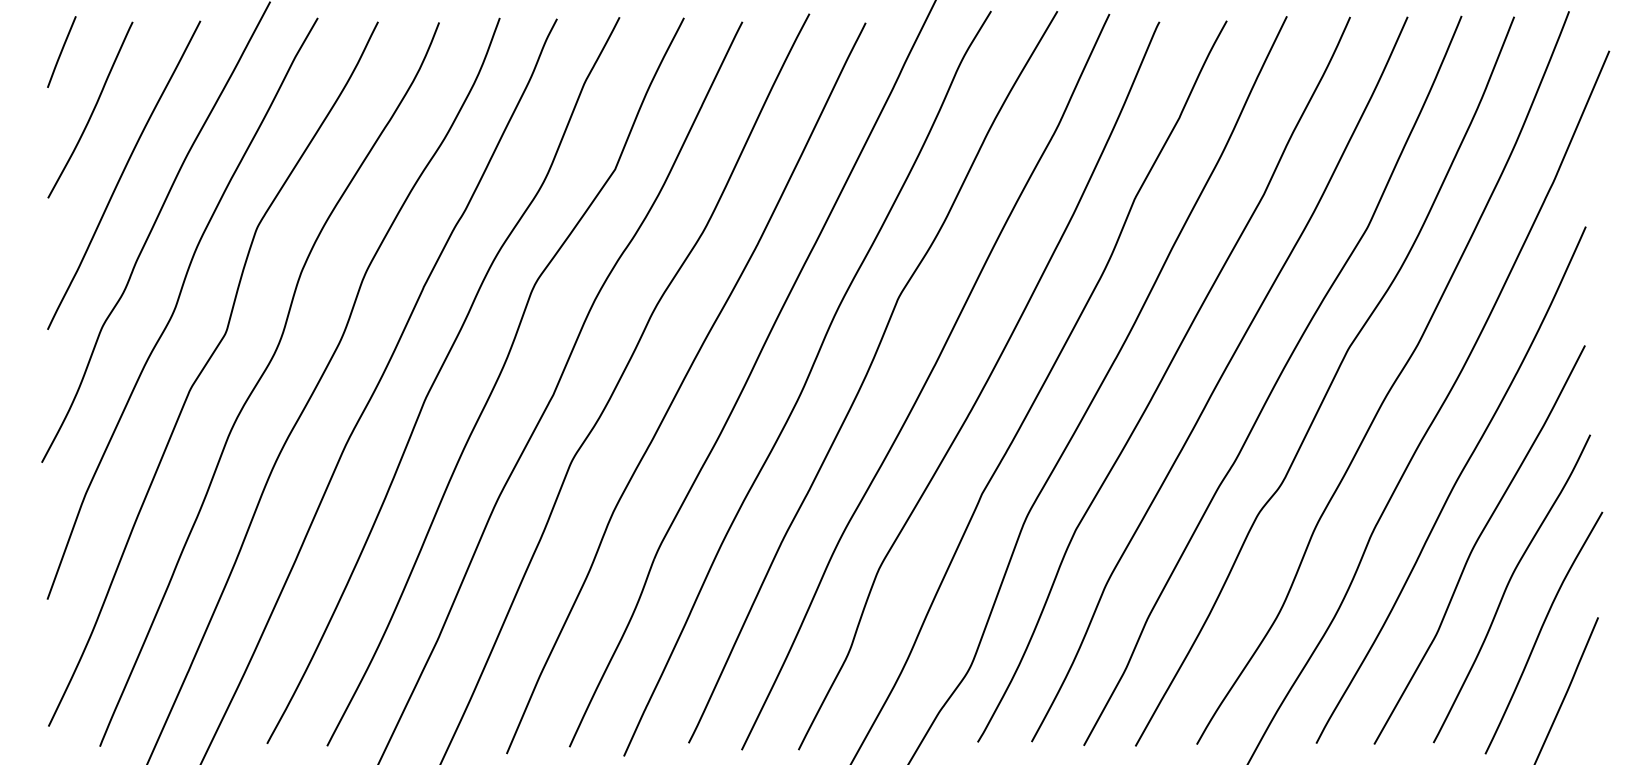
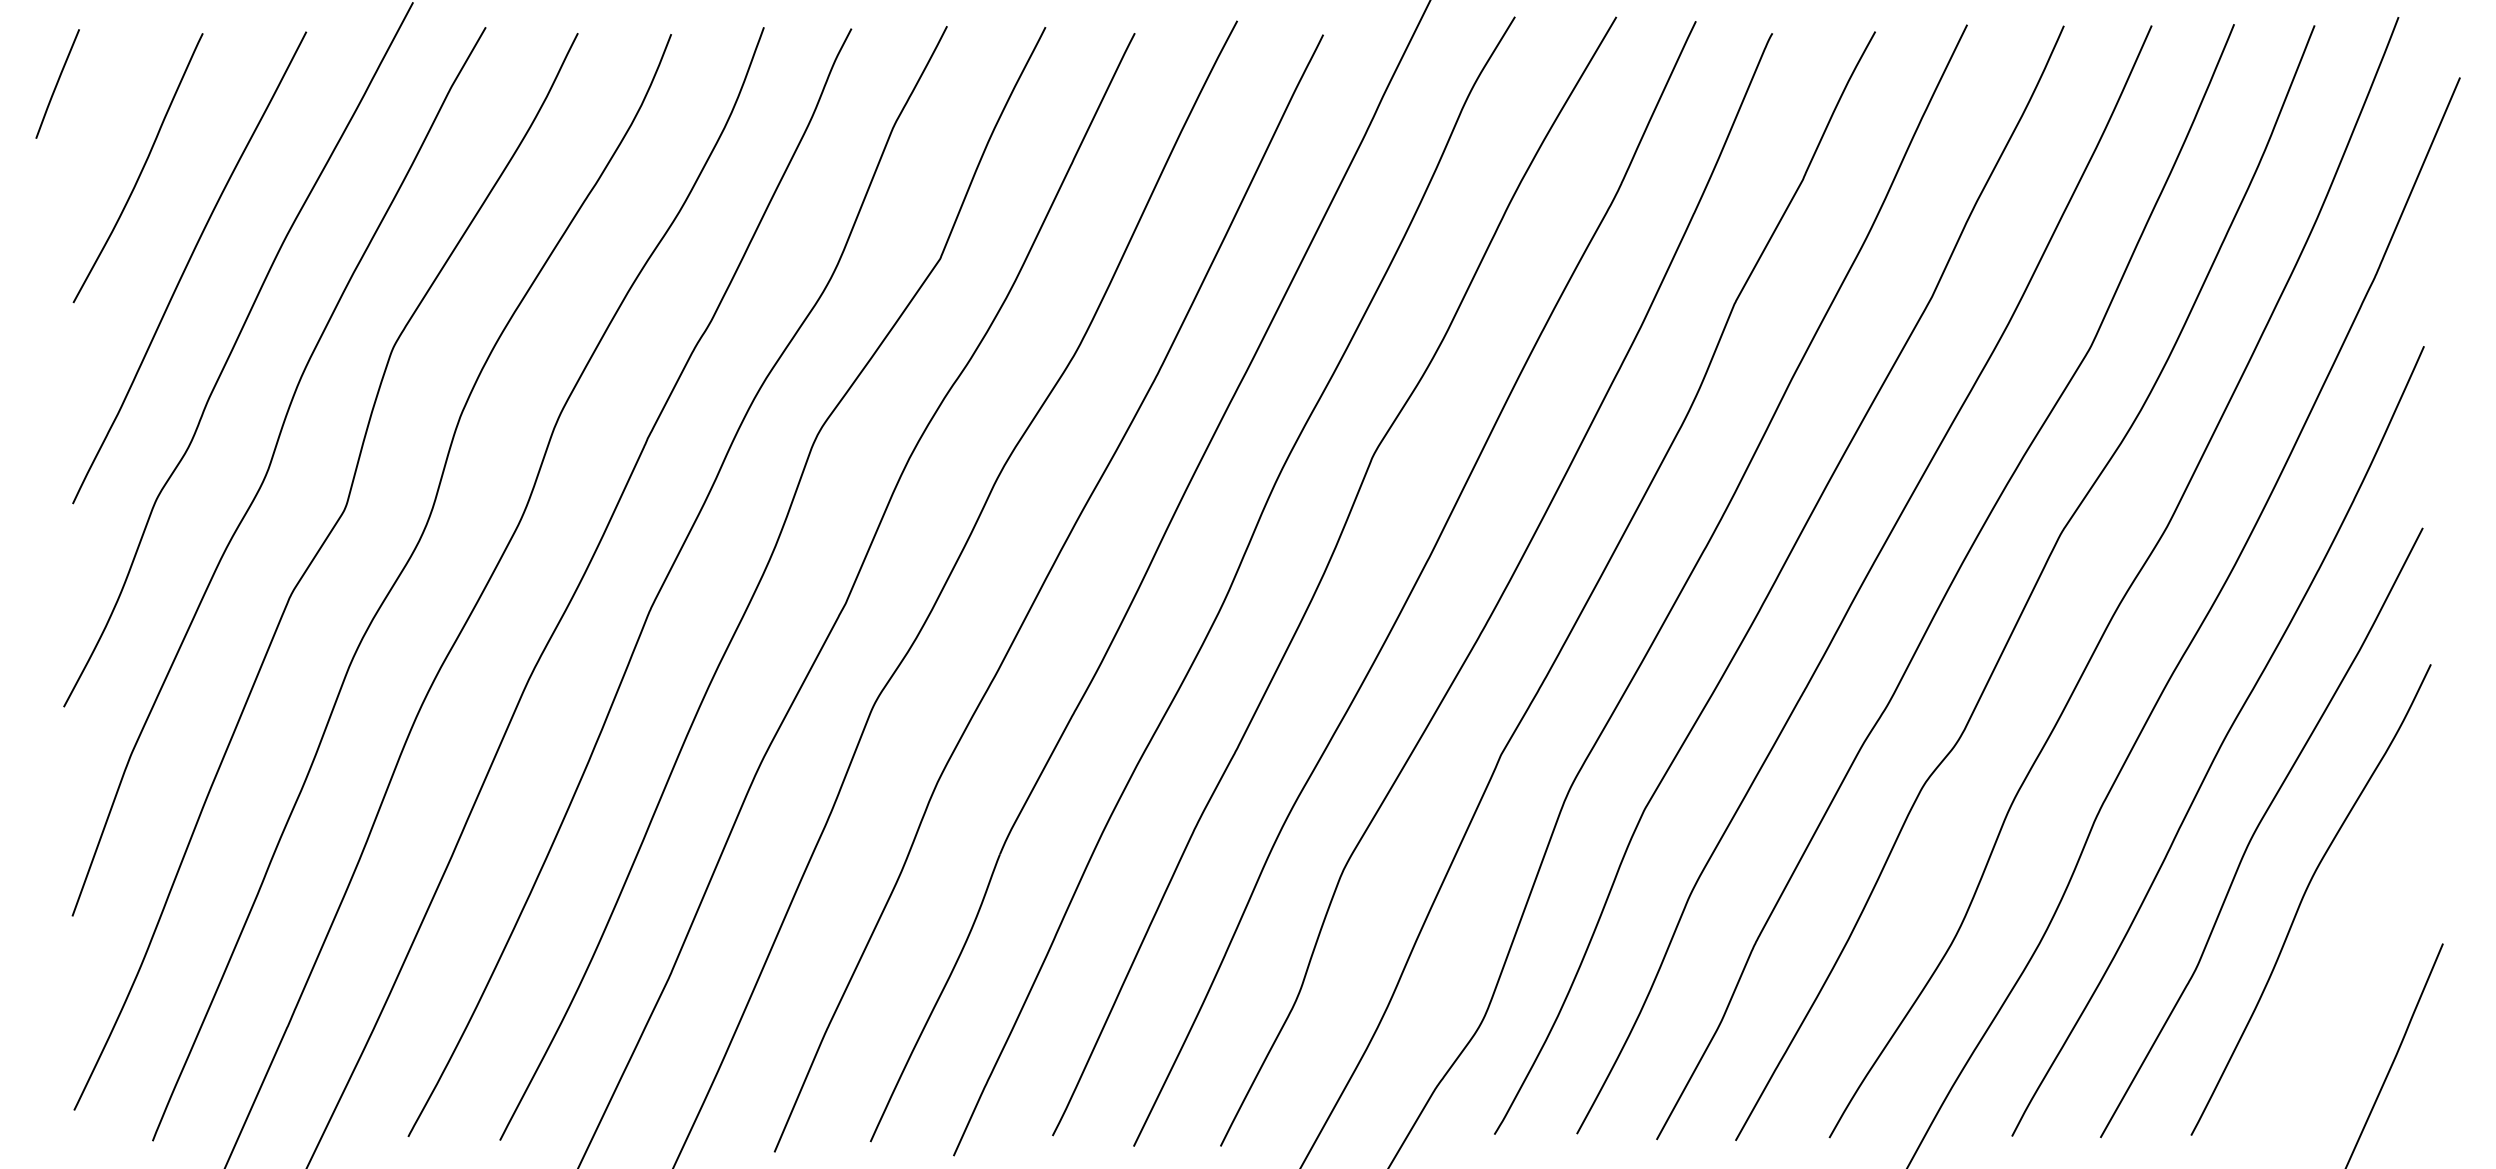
line: (61, 51) -> (57, 83), moved
curve: (1541, 631) -> (2356, 965), removed

